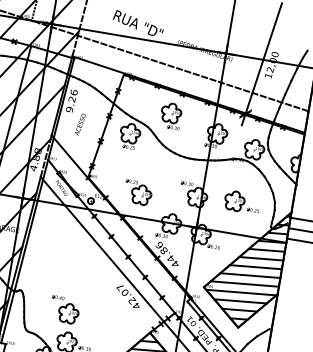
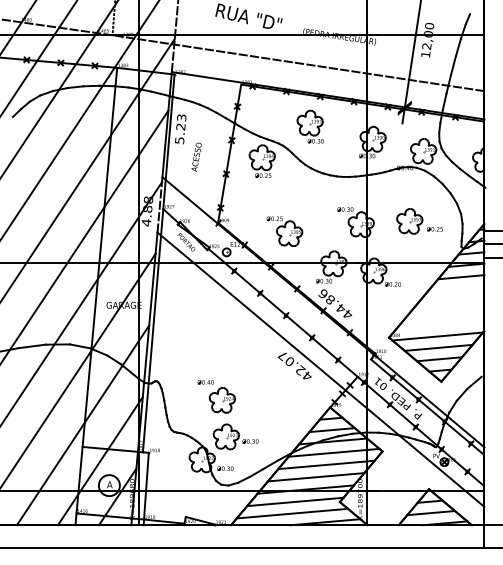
text: (71, 101) -> (180, 129), 9.26 -> 5.23
line: (261, 258) -> (455, 288), removed
line: (255, 267) -> (450, 301), removed
line: (250, 275) -> (445, 312), removed
line: (244, 283) -> (440, 324), removed

